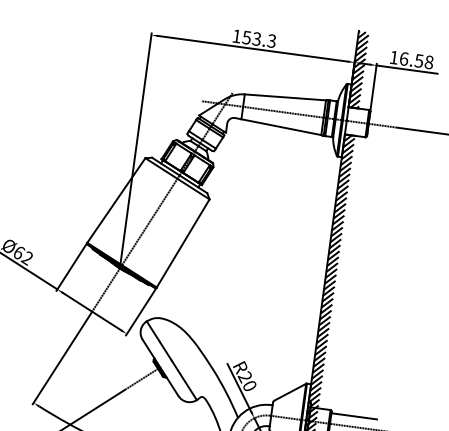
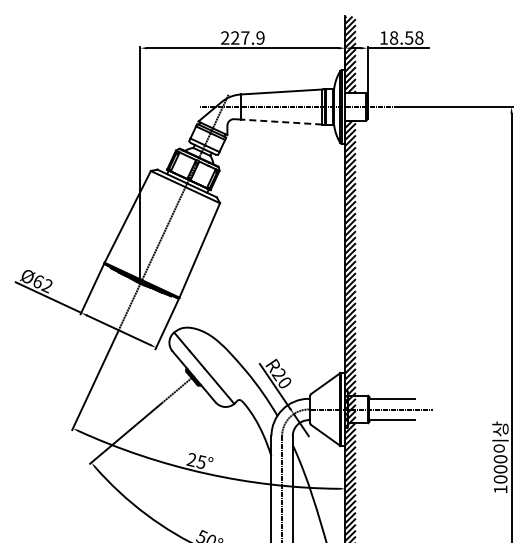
text: (254, 38) -> (242, 37), 153.3 -> 227.9
text: (404, 58) -> (394, 37), 16.58 -> 18.58
line: (281, 127) -> (281, 122), solid -> dashed

